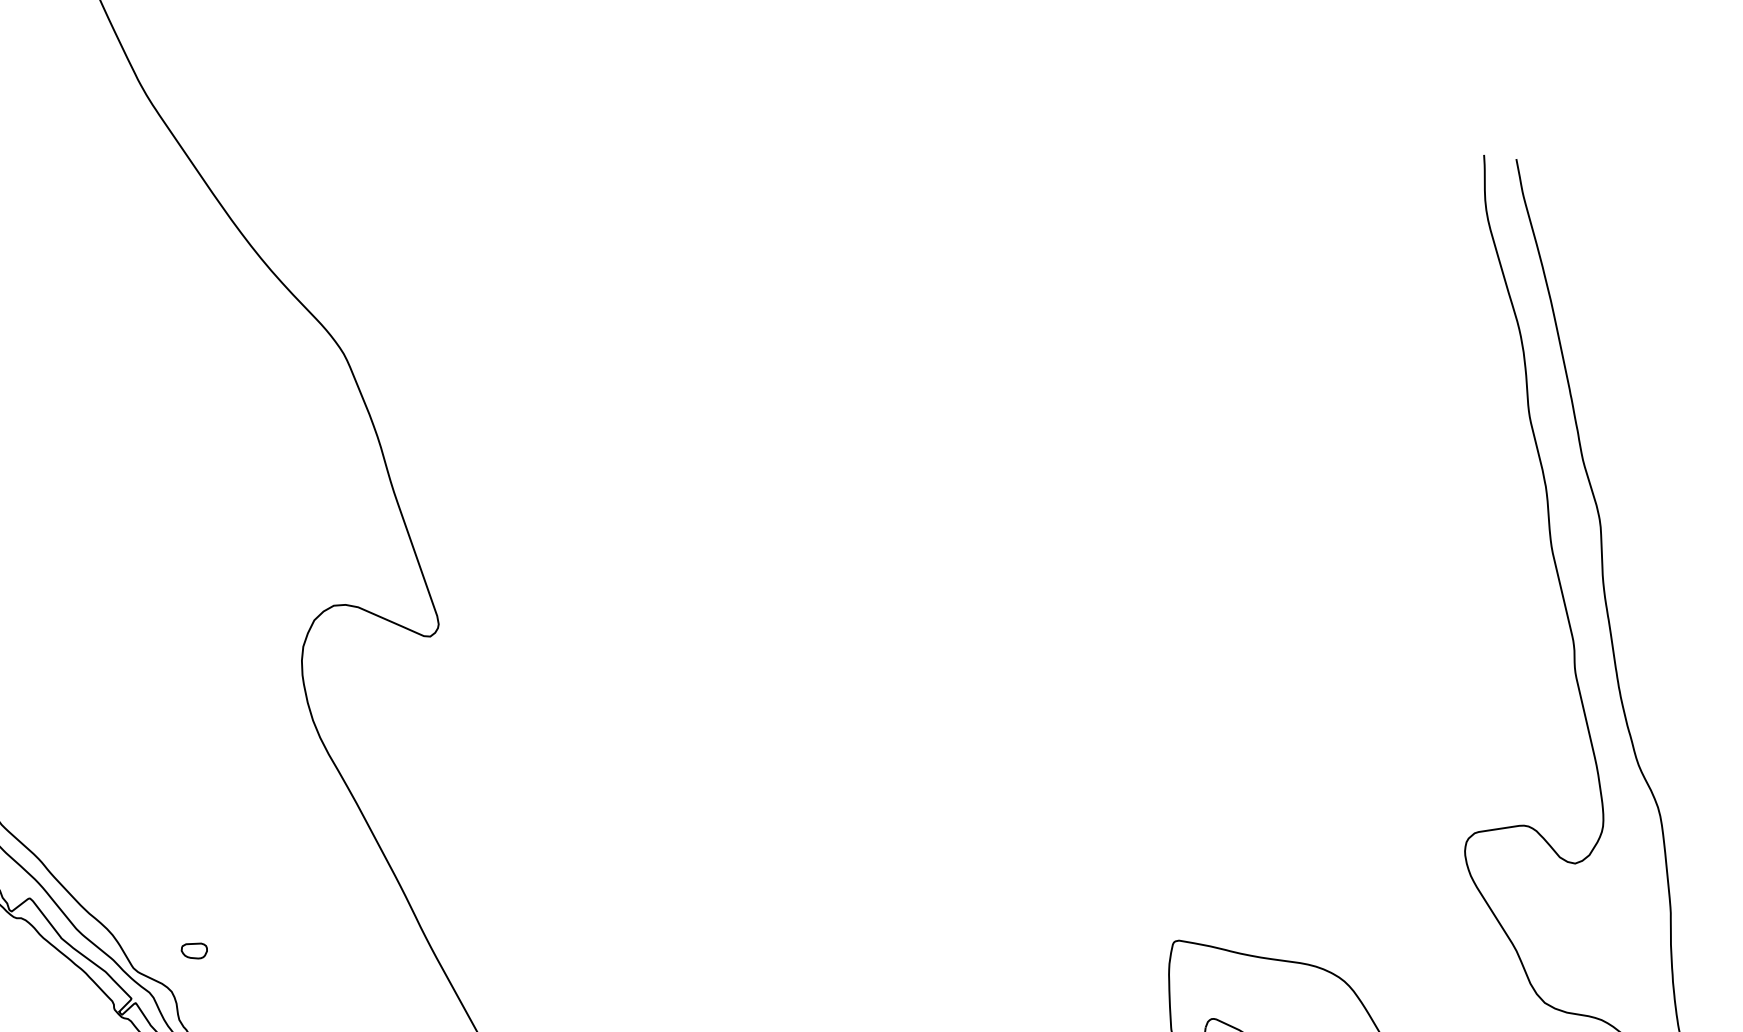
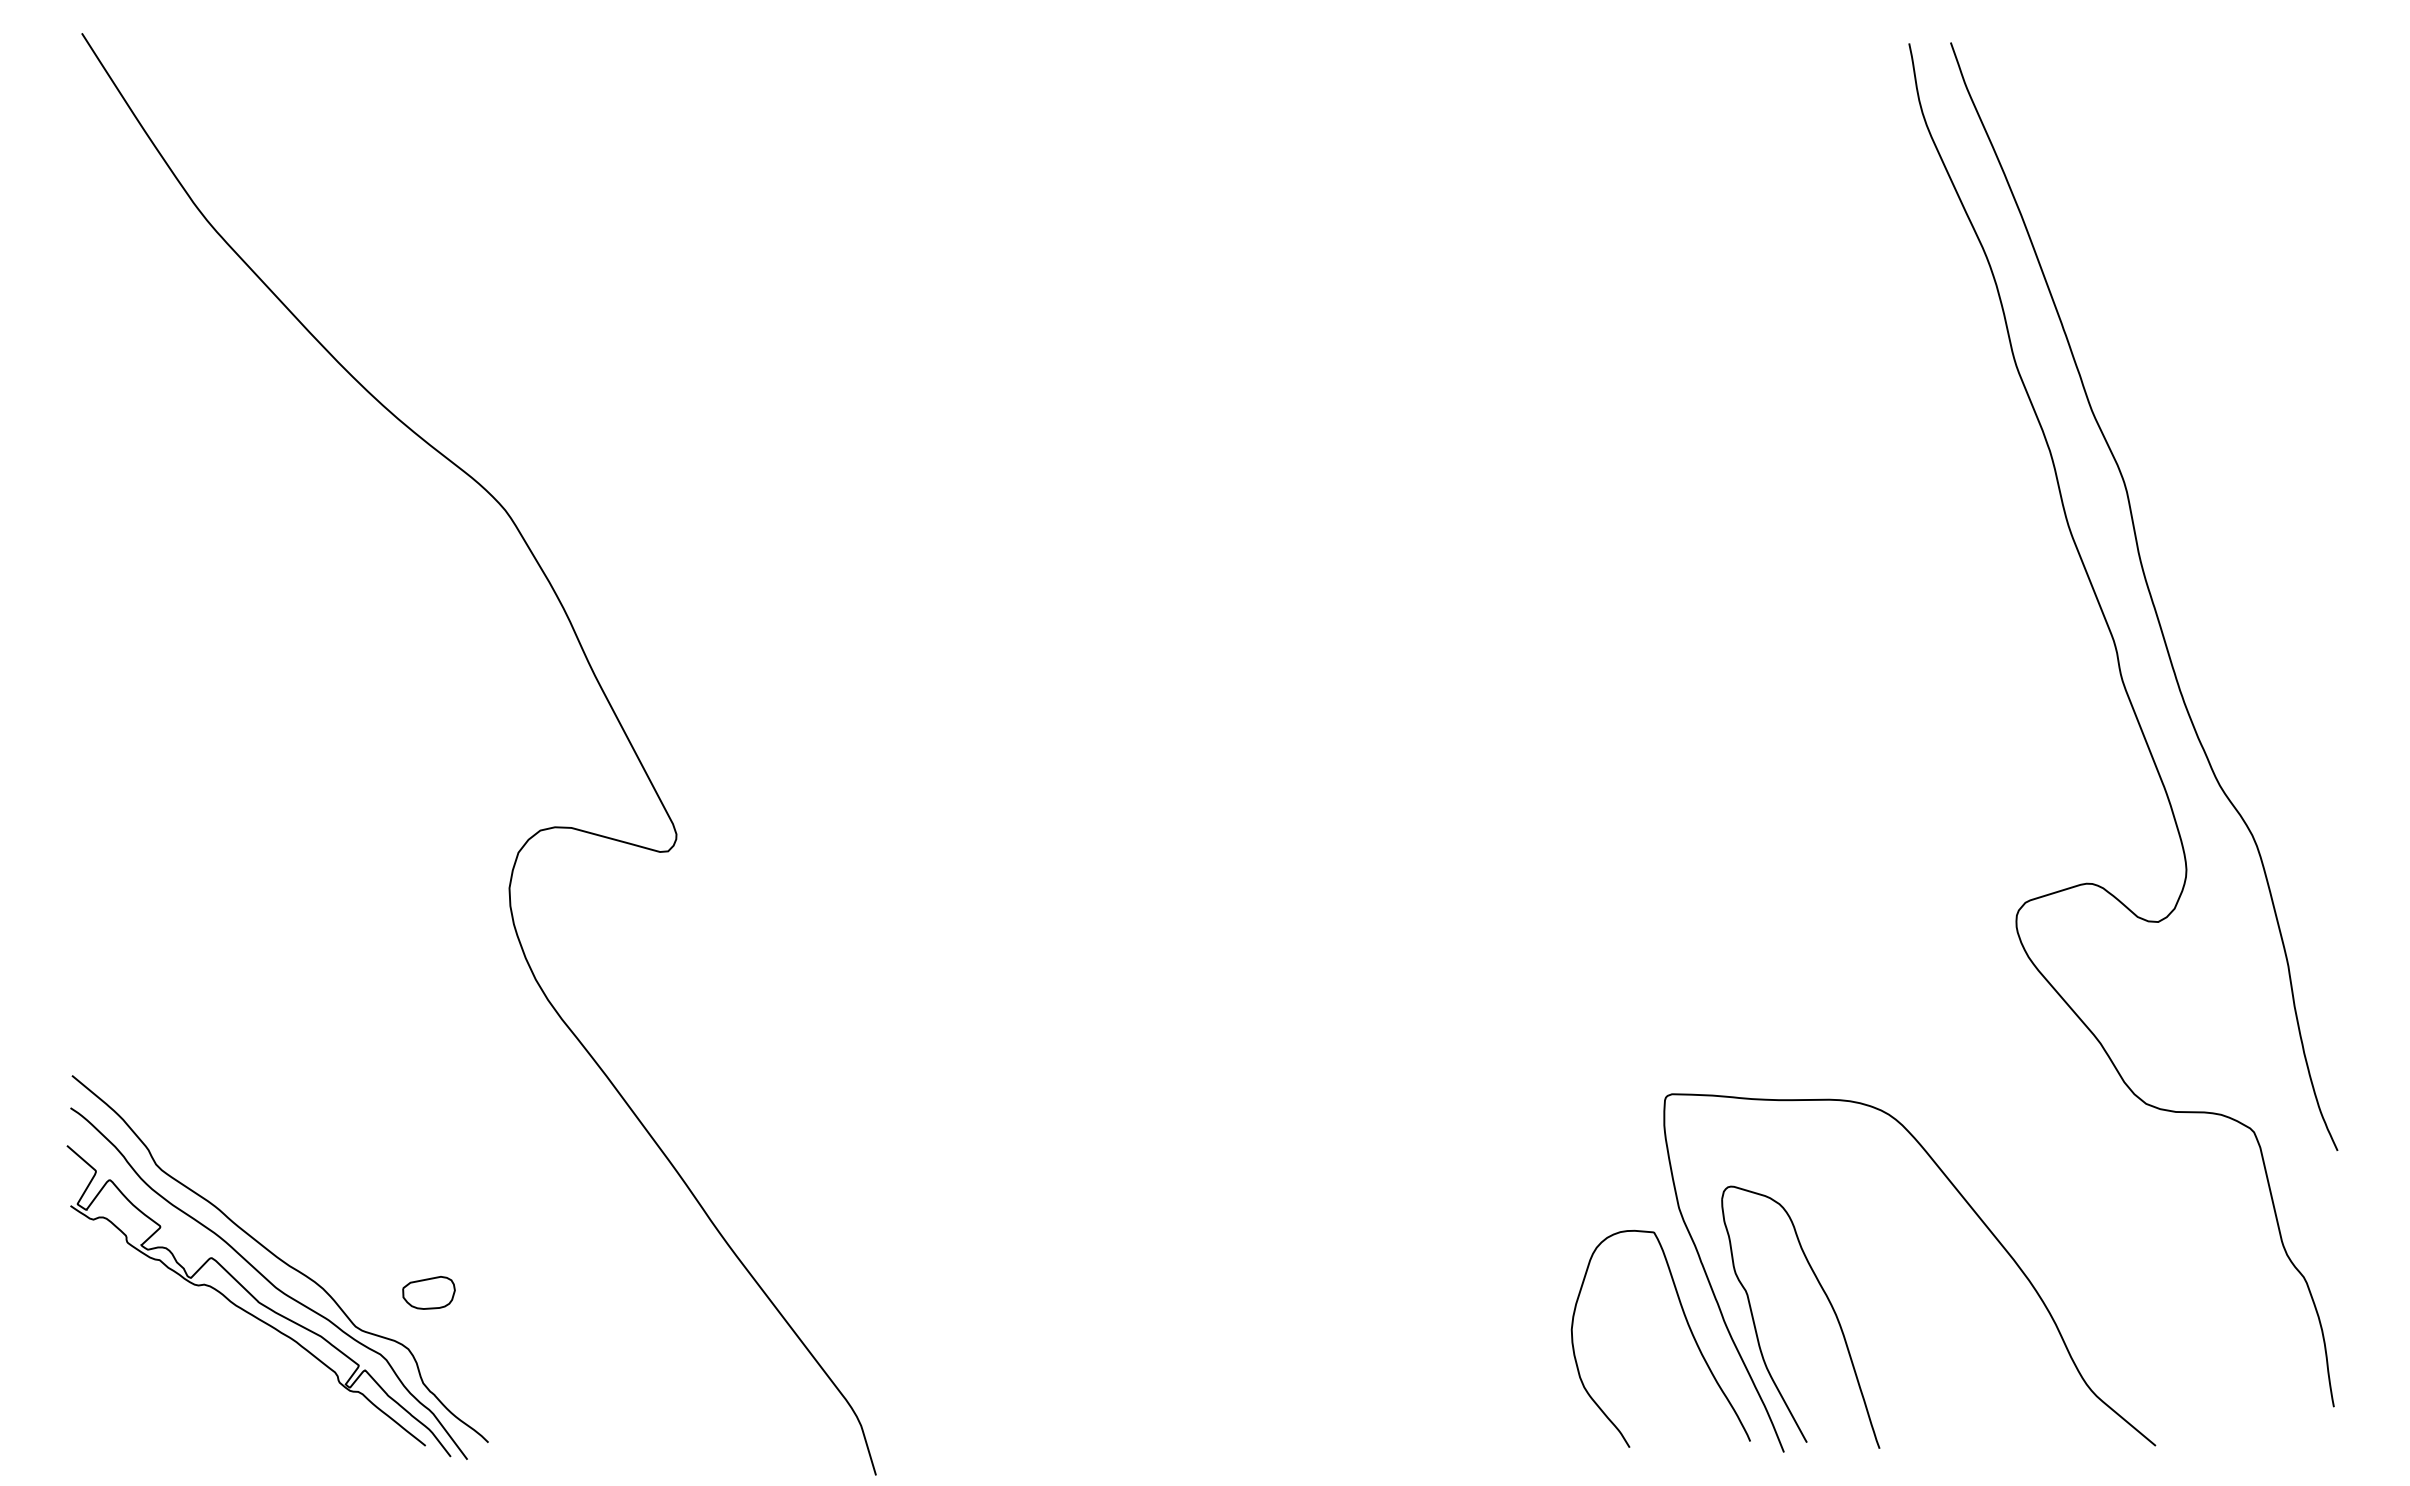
part: (194, 950) -> (429, 1292), size x1.6

